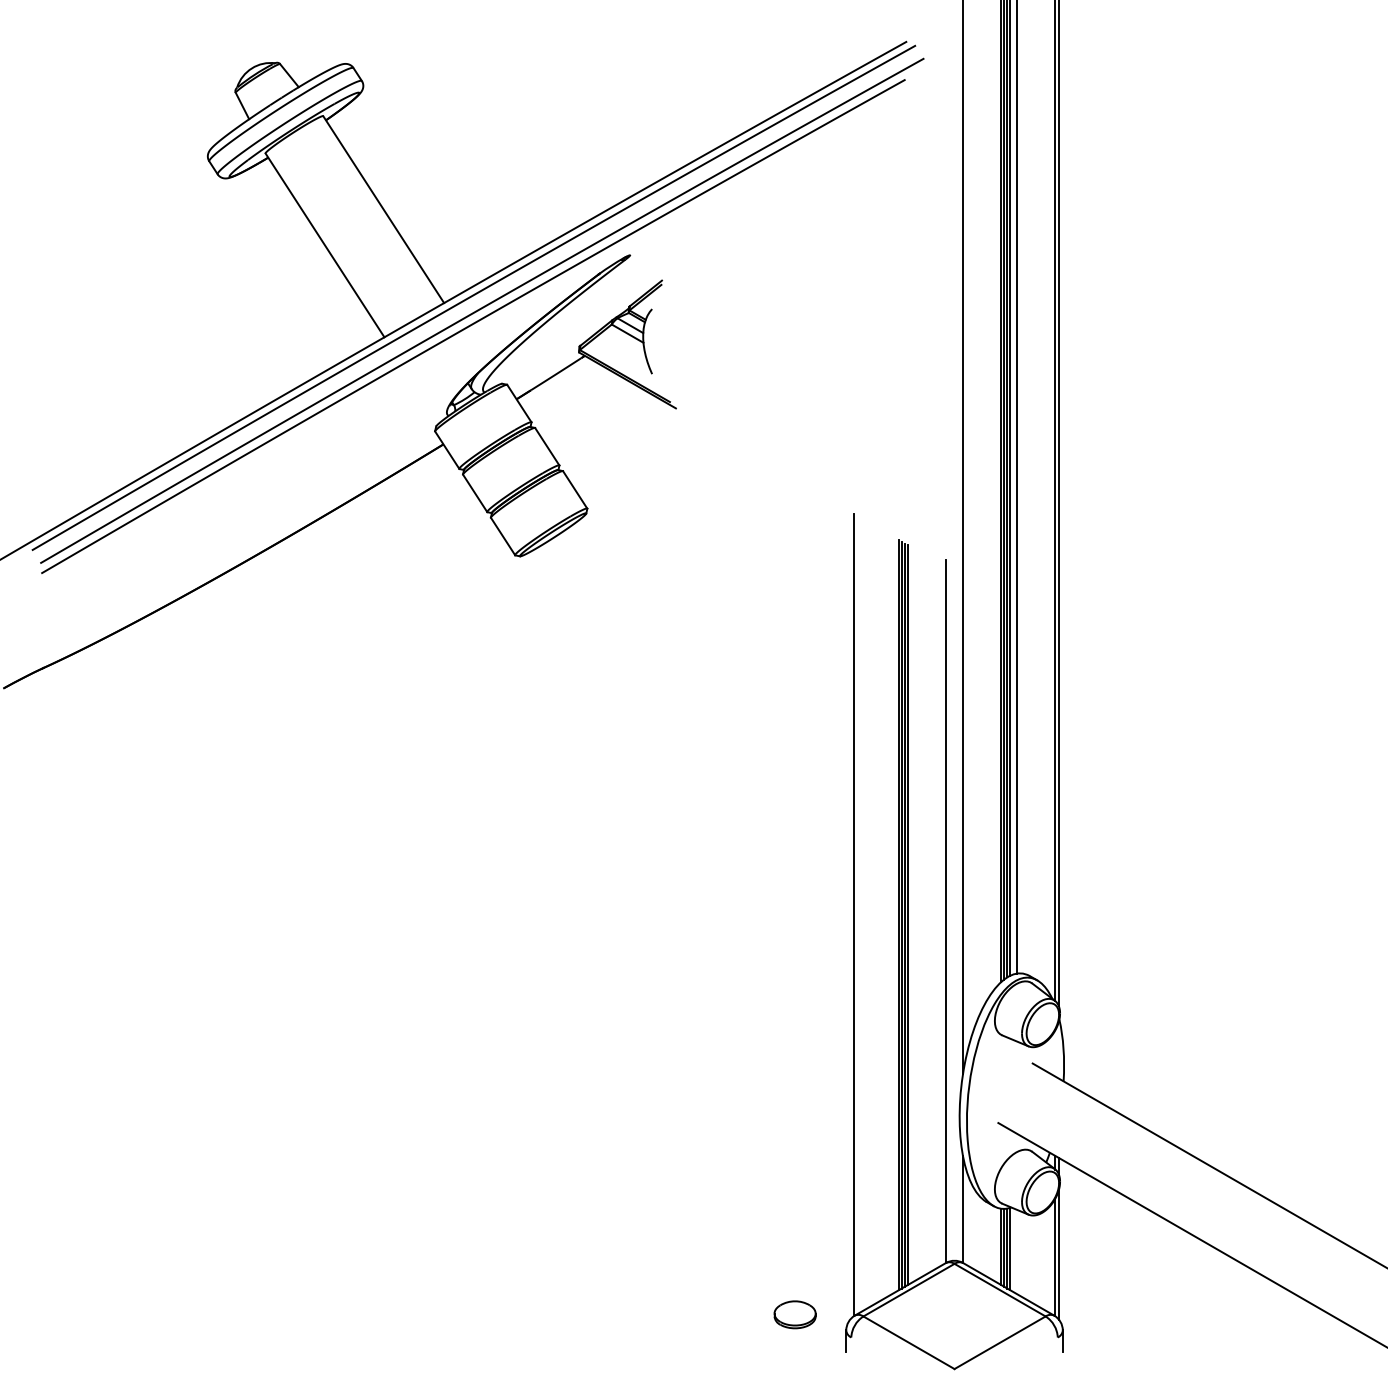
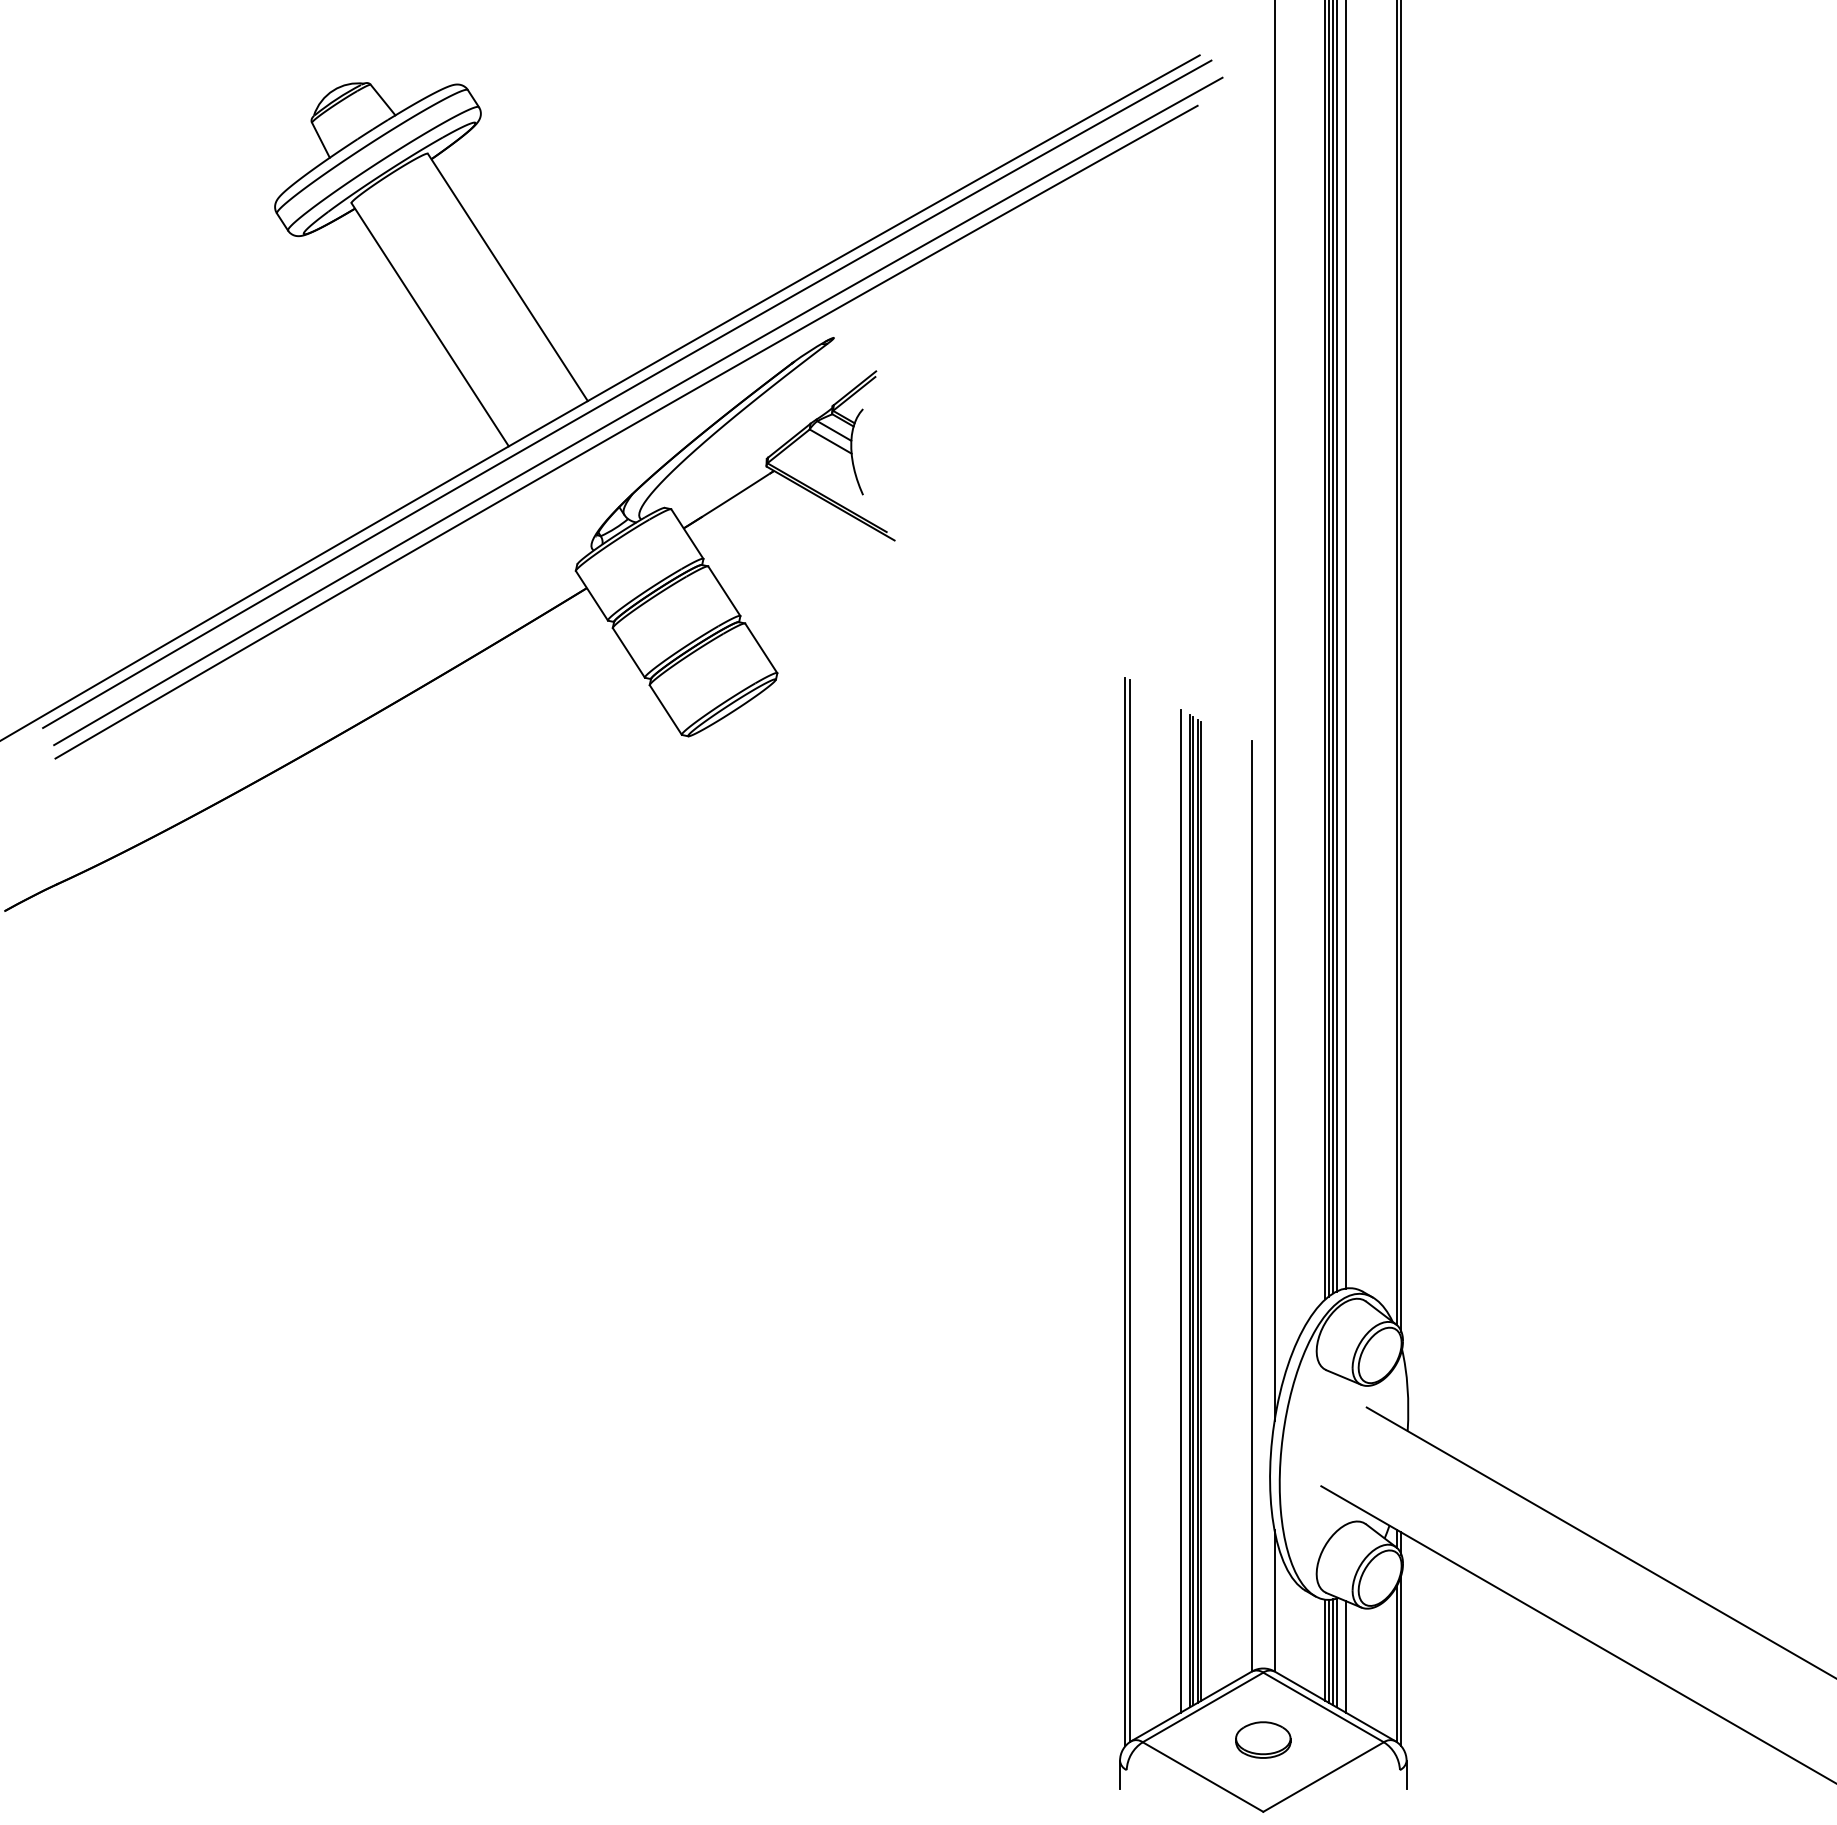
line: (891, 914) -> (1180, 1210), added
line: (850, 915) -> (1125, 1211), added
line: (1016, 1251) -> (1345, 1656), added
part: (795, 1314) -> (1263, 1739), moved

